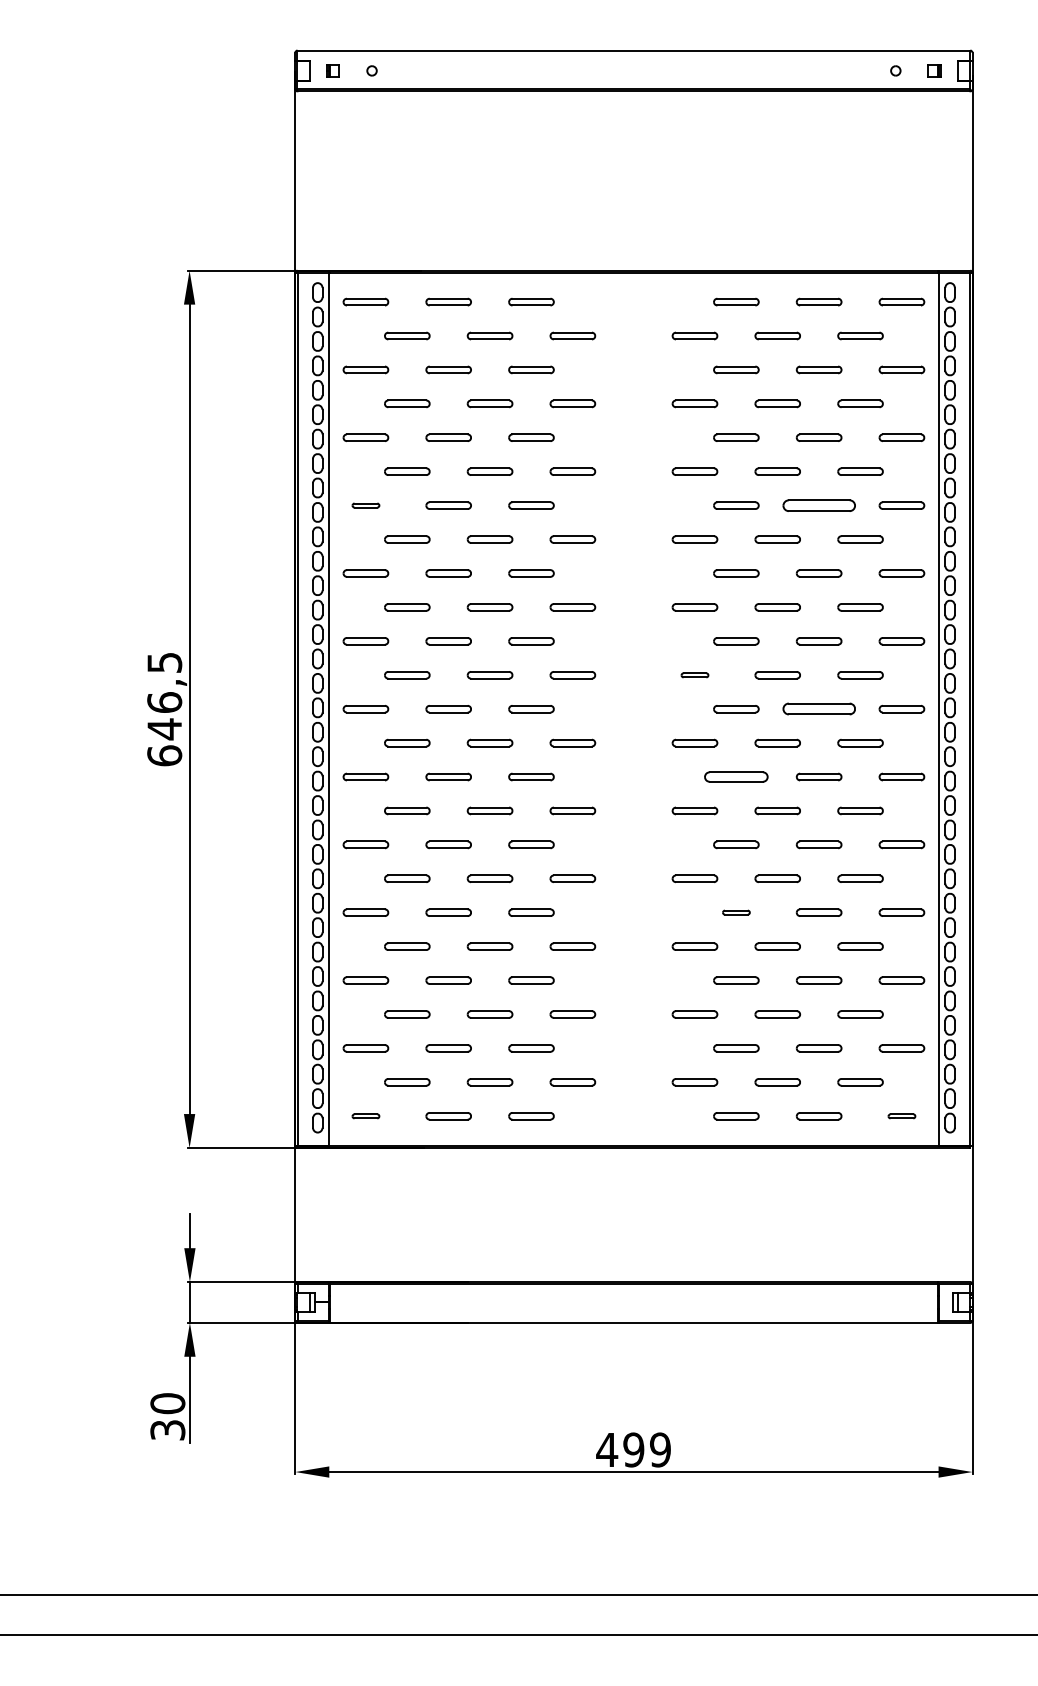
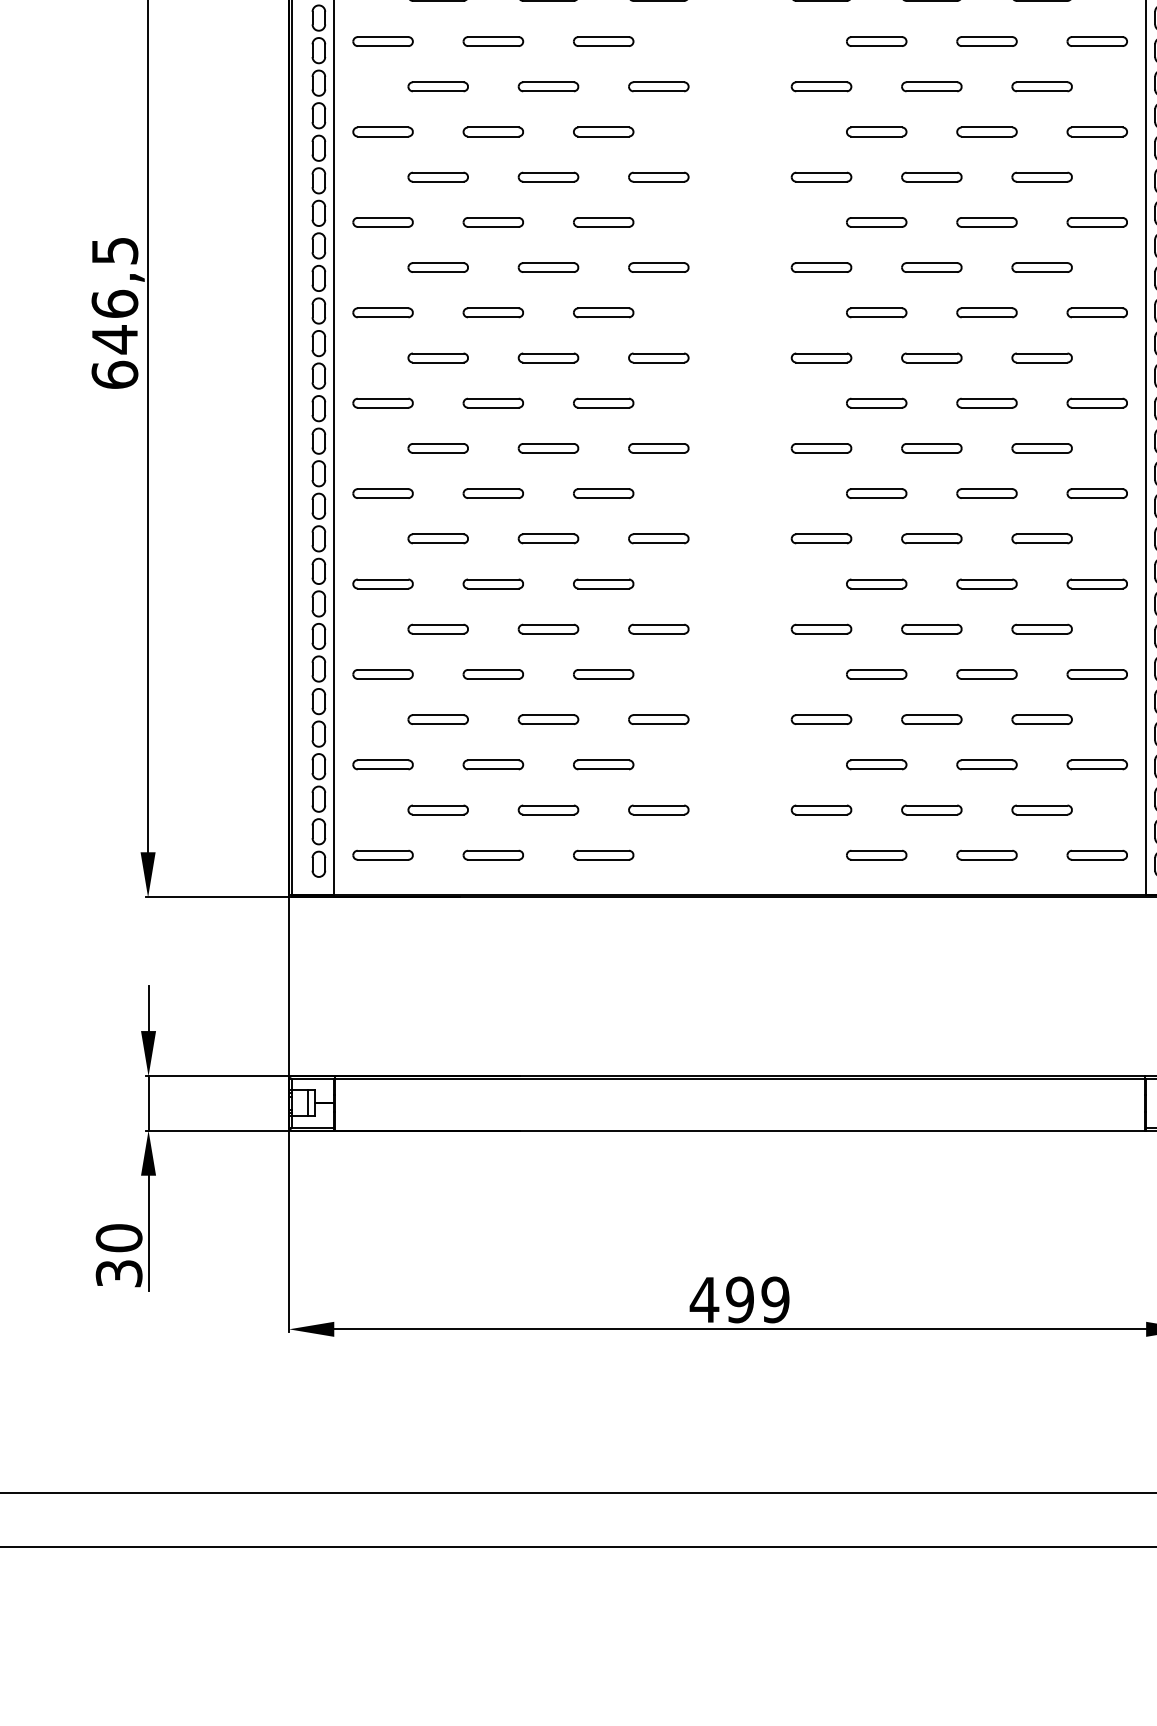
part: (365, 505) -> (382, 41), size x1.67
part: (818, 505) -> (986, 41), size x0.62
part: (694, 675) -> (820, 267), size x1.67
part: (818, 709) -> (986, 313), size x0.62
part: (736, 776) -> (876, 402), size x0.71
part: (736, 912) -> (876, 583), size x1.67
part: (365, 1116) -> (382, 855), size x1.67
part: (901, 1116) -> (1096, 855), size x1.67

